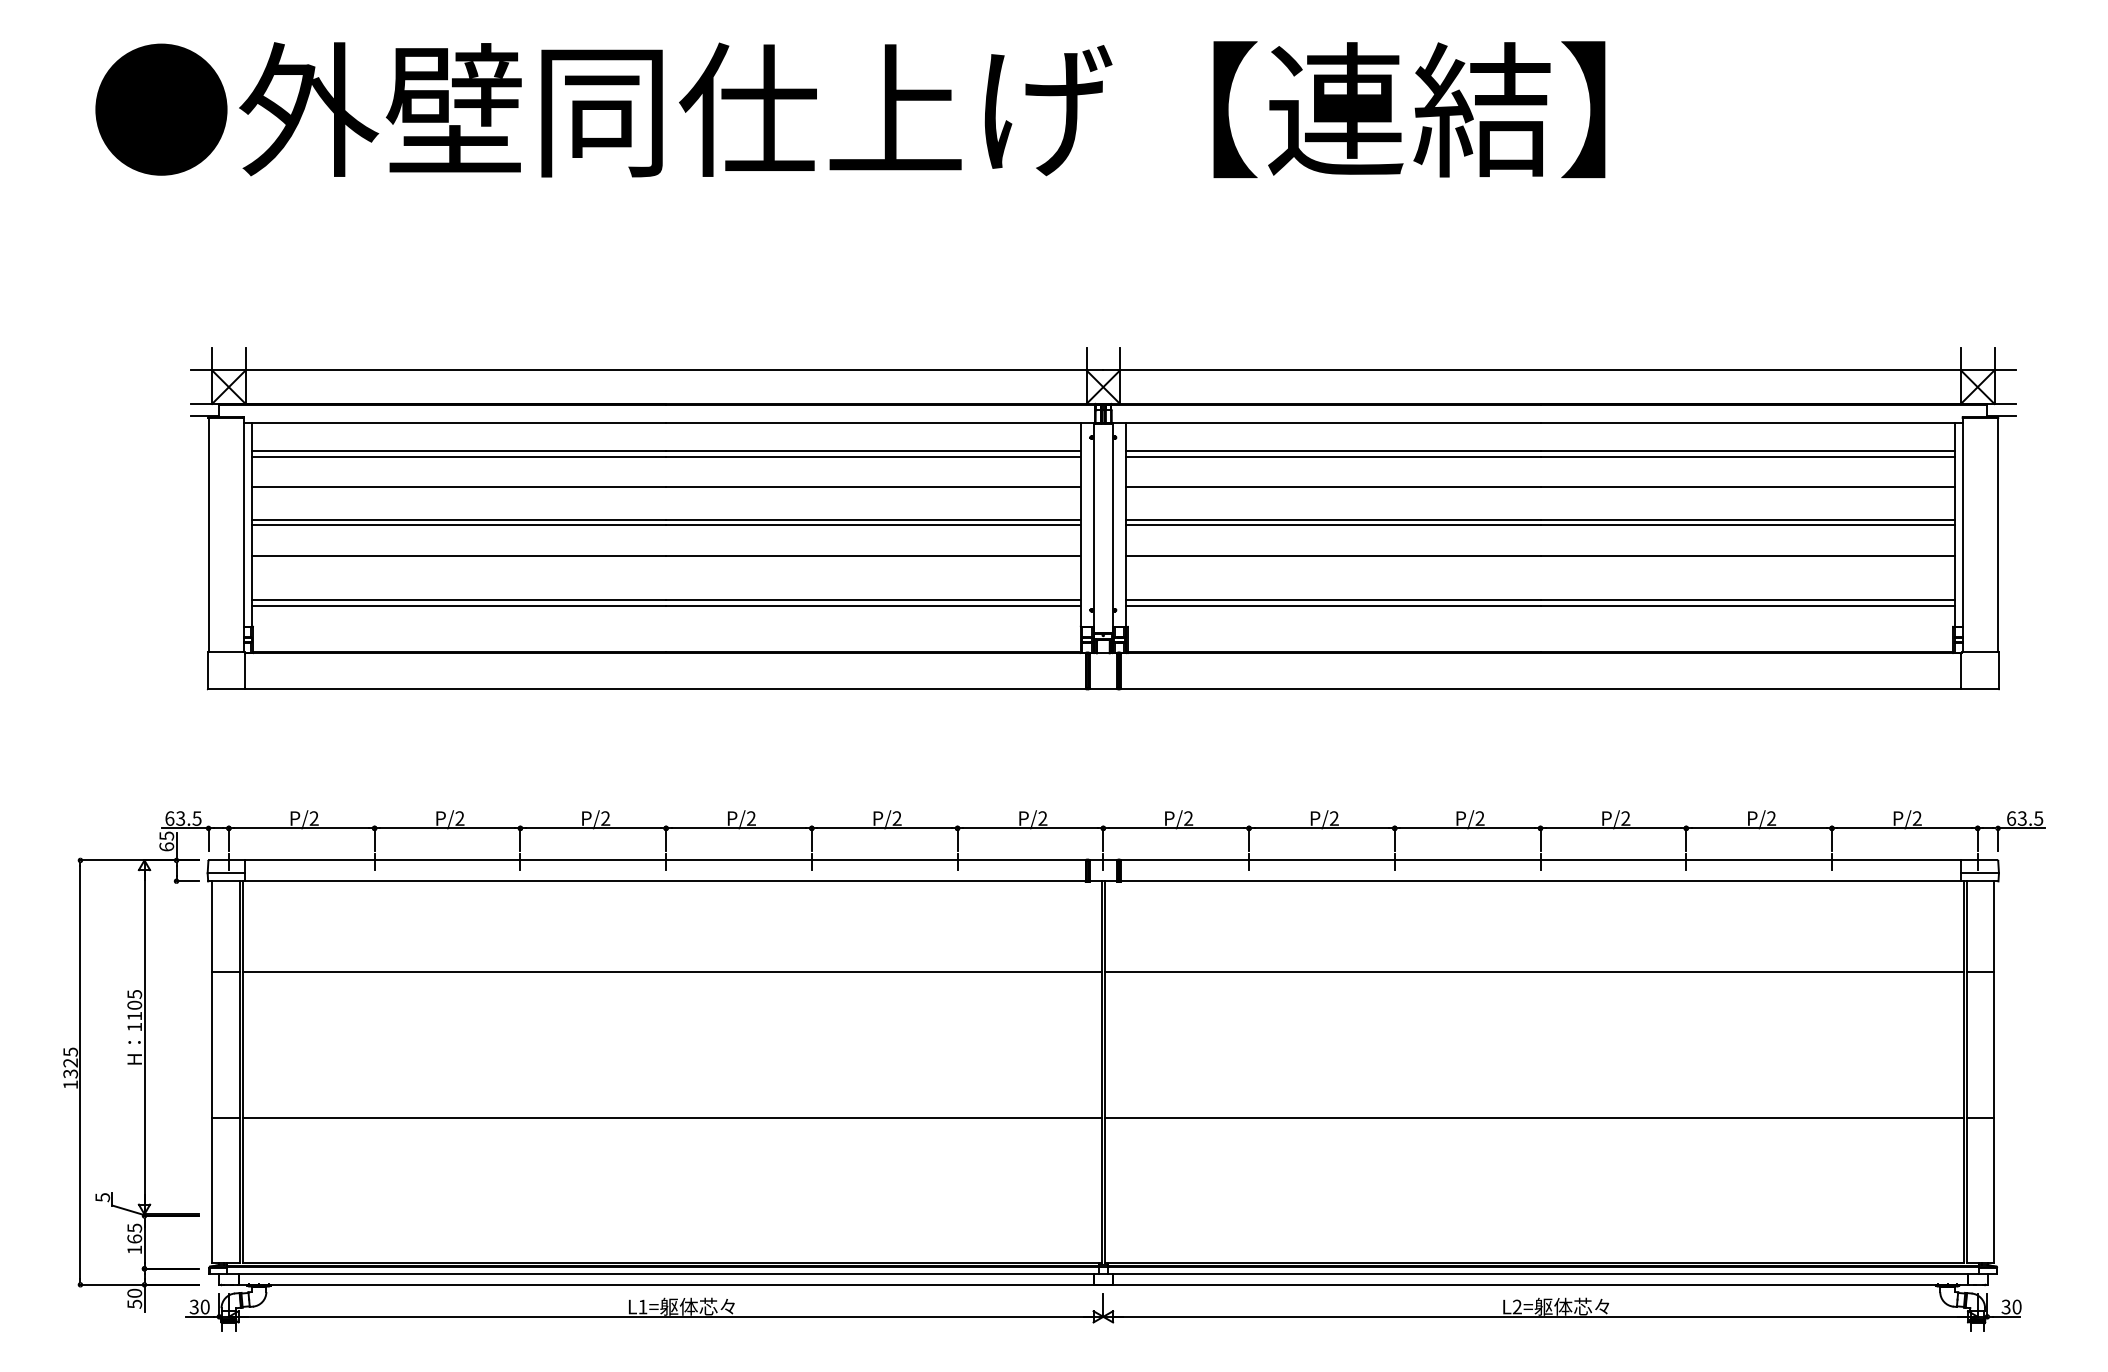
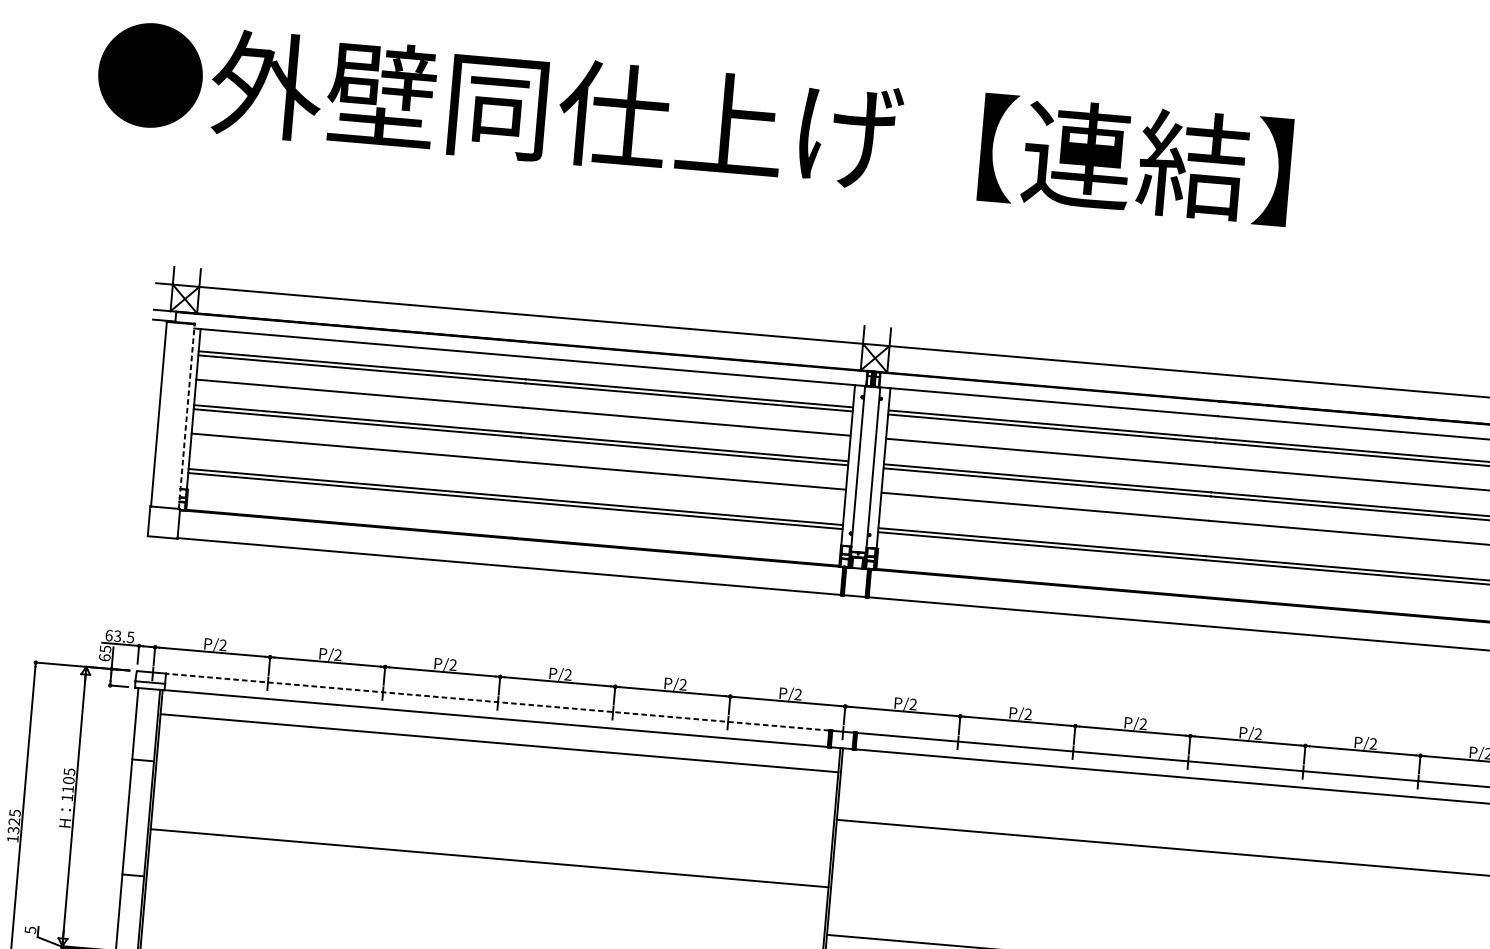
line: (243, 534) -> (186, 416), solid -> dashed
line: (665, 860) -> (497, 702), solid -> dashed
line: (672, 971) -> (499, 742), moved
line: (672, 1117) -> (489, 858), moved

